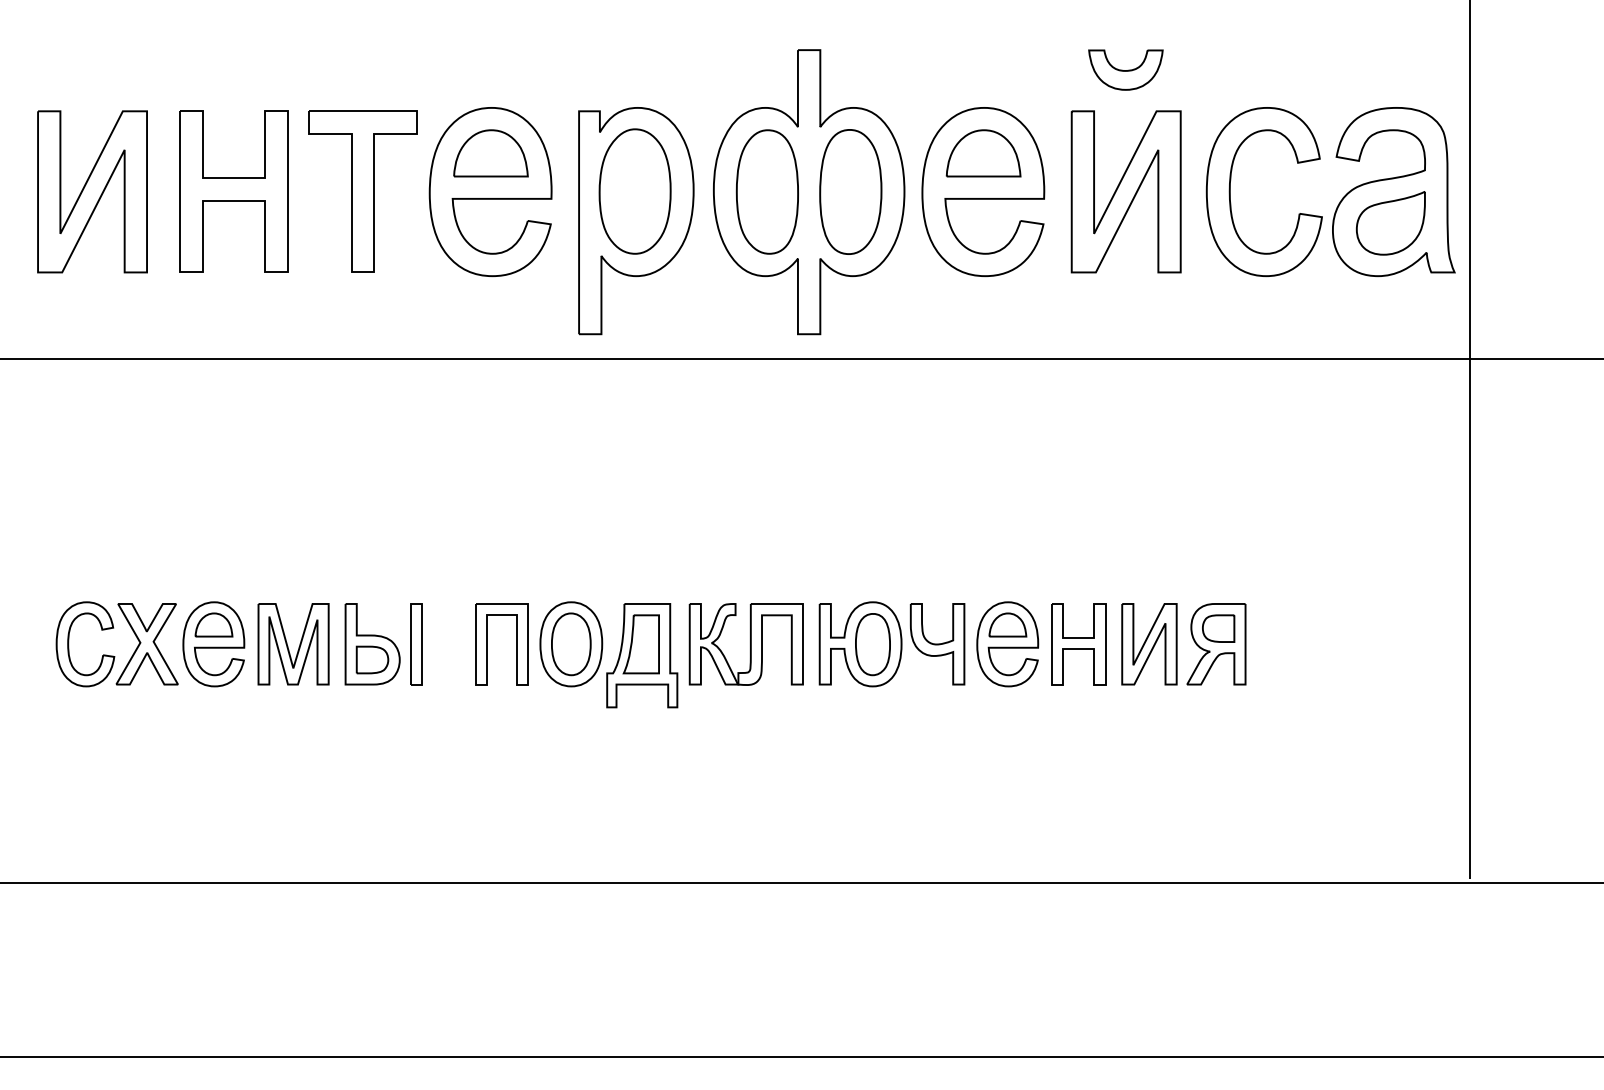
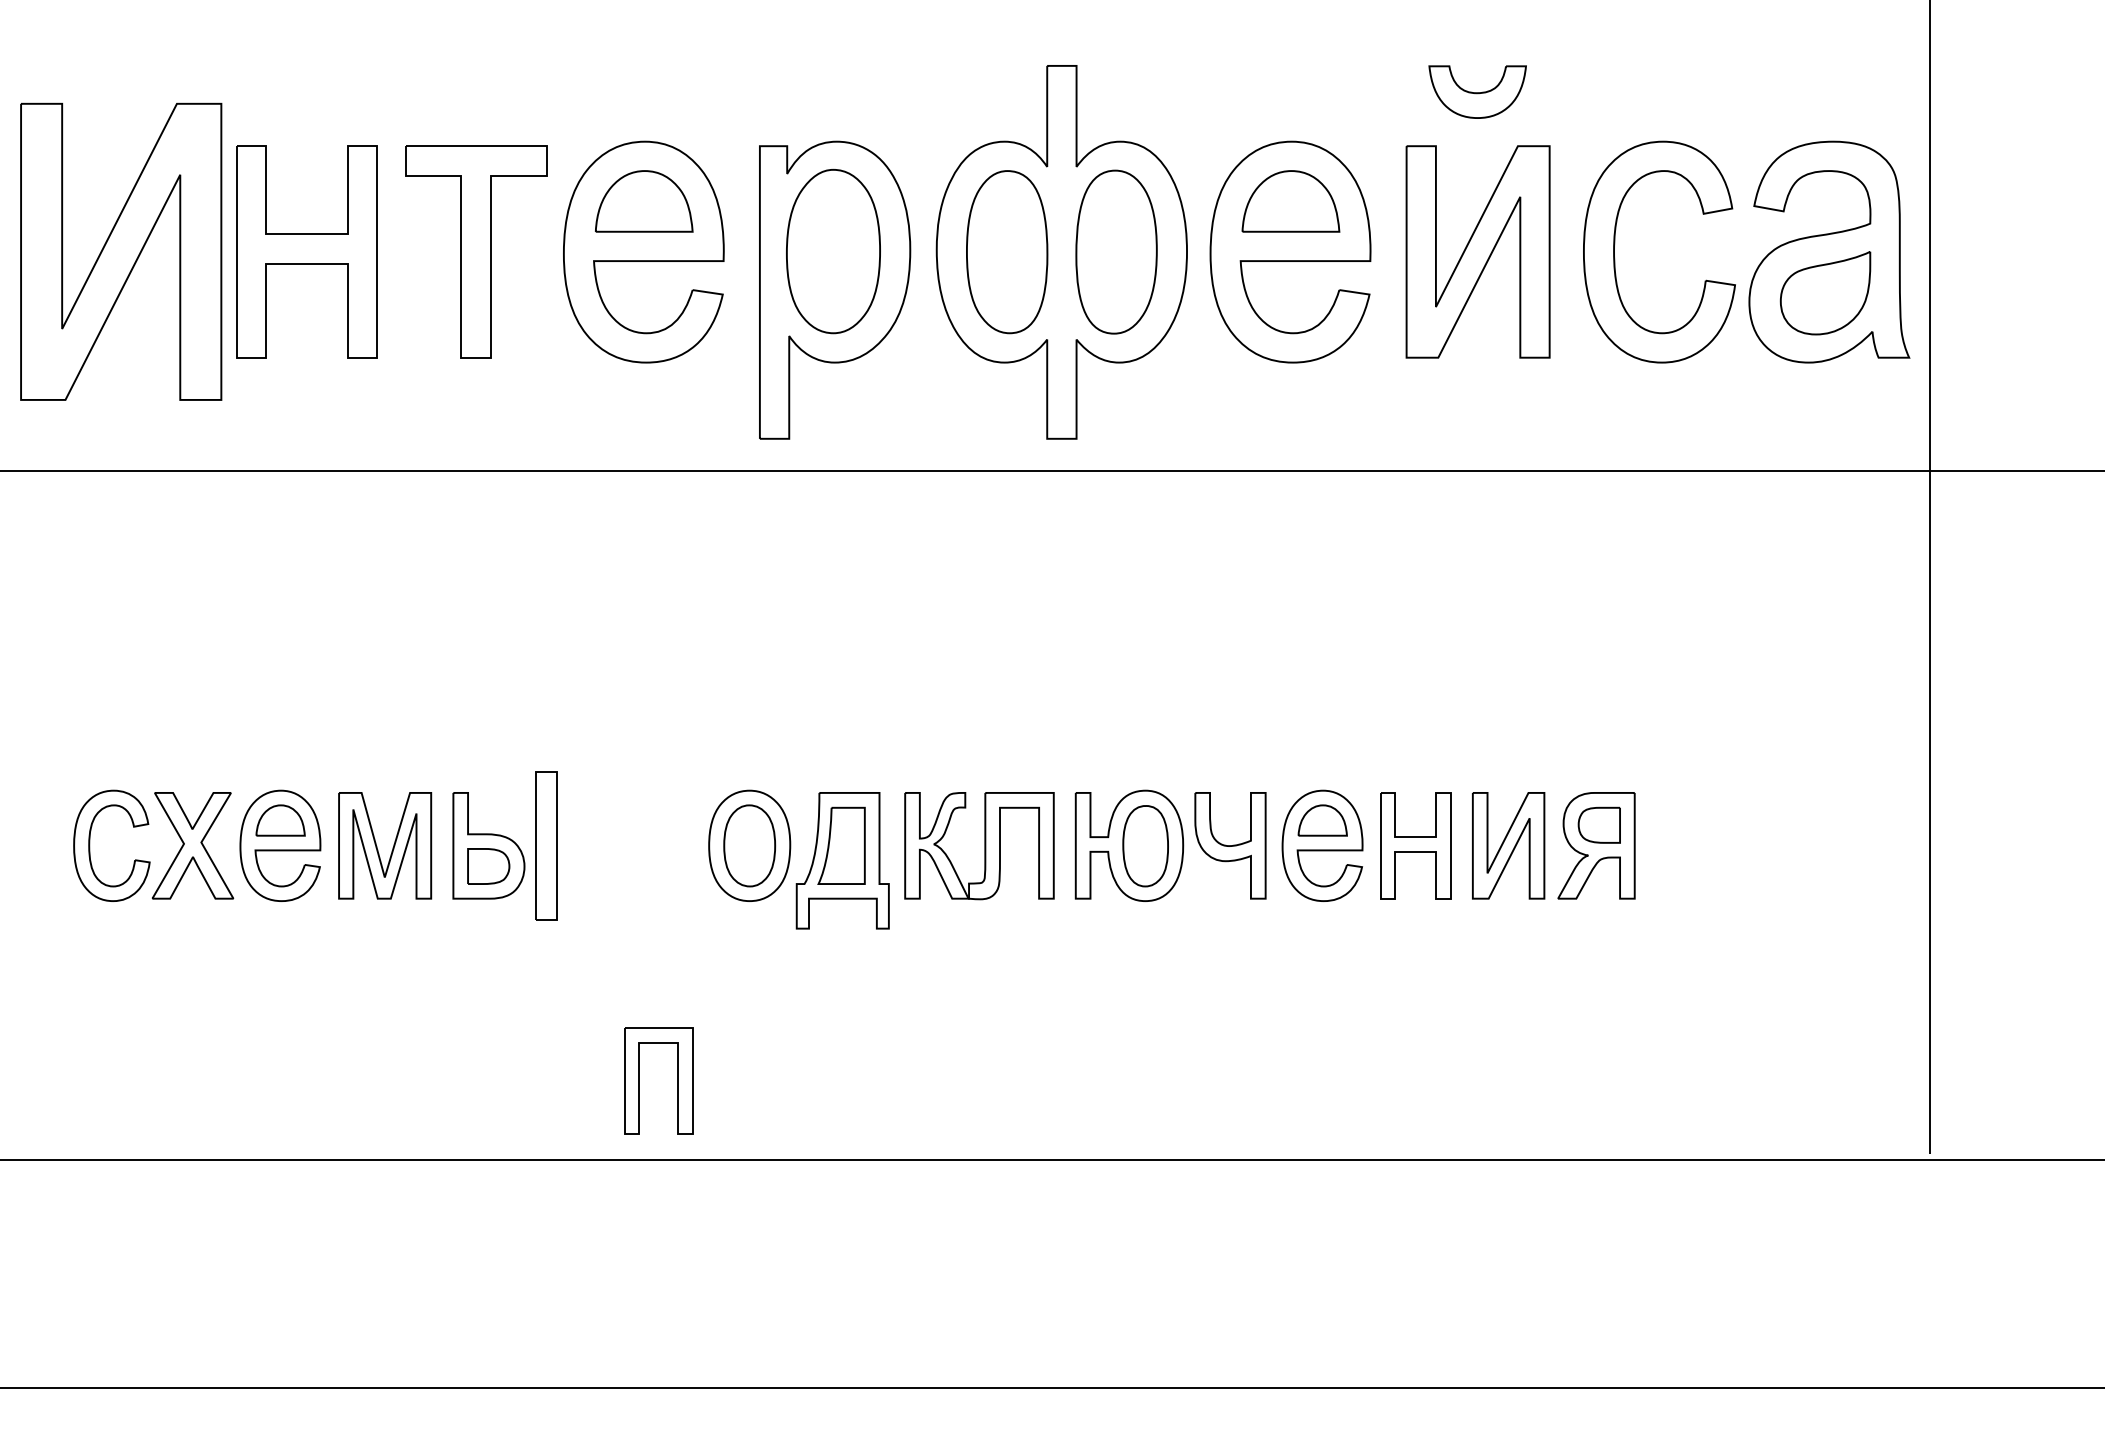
part: (92, 191) -> (121, 251), size x1.4
part: (416, 644) -> (546, 846), size x1.4
part: (487, 644) -> (639, 1081), moved

